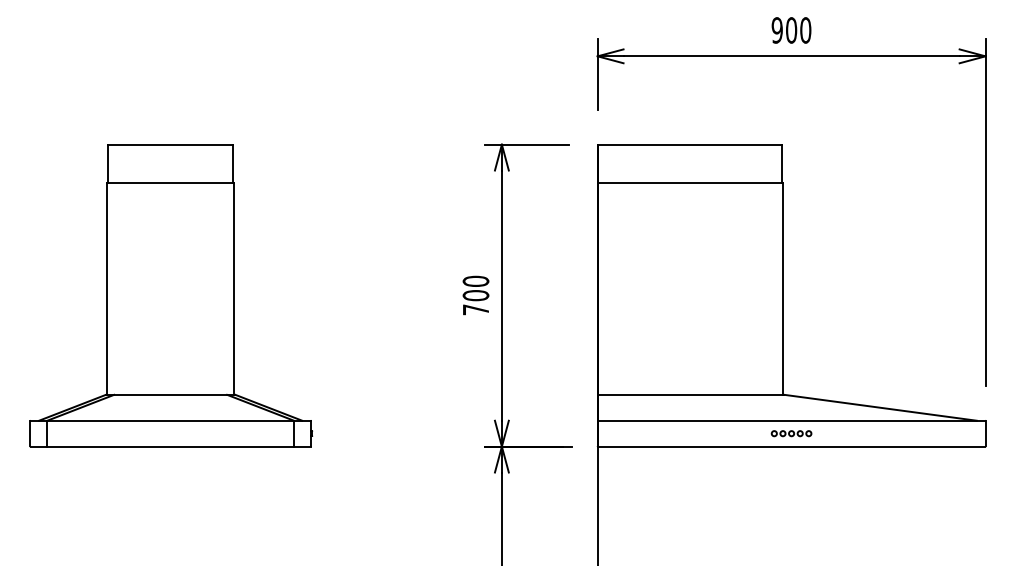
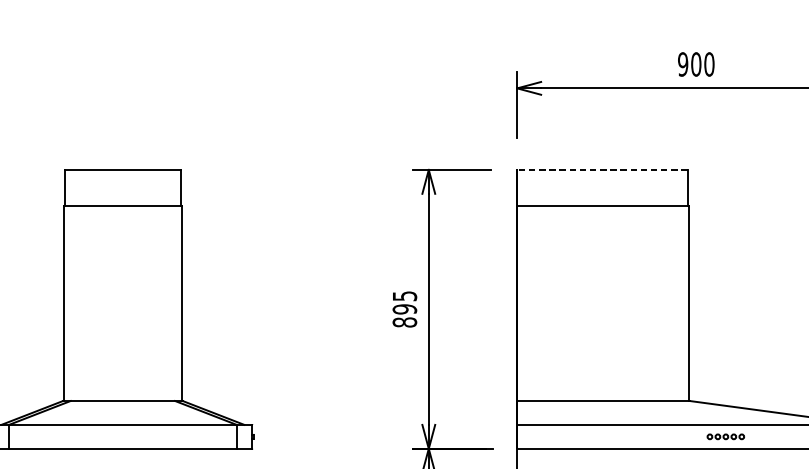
line: (689, 144) -> (602, 169), solid -> dashed
text: (475, 295) -> (404, 309), 700 -> 895
part: (791, 433) -> (725, 436), moved

